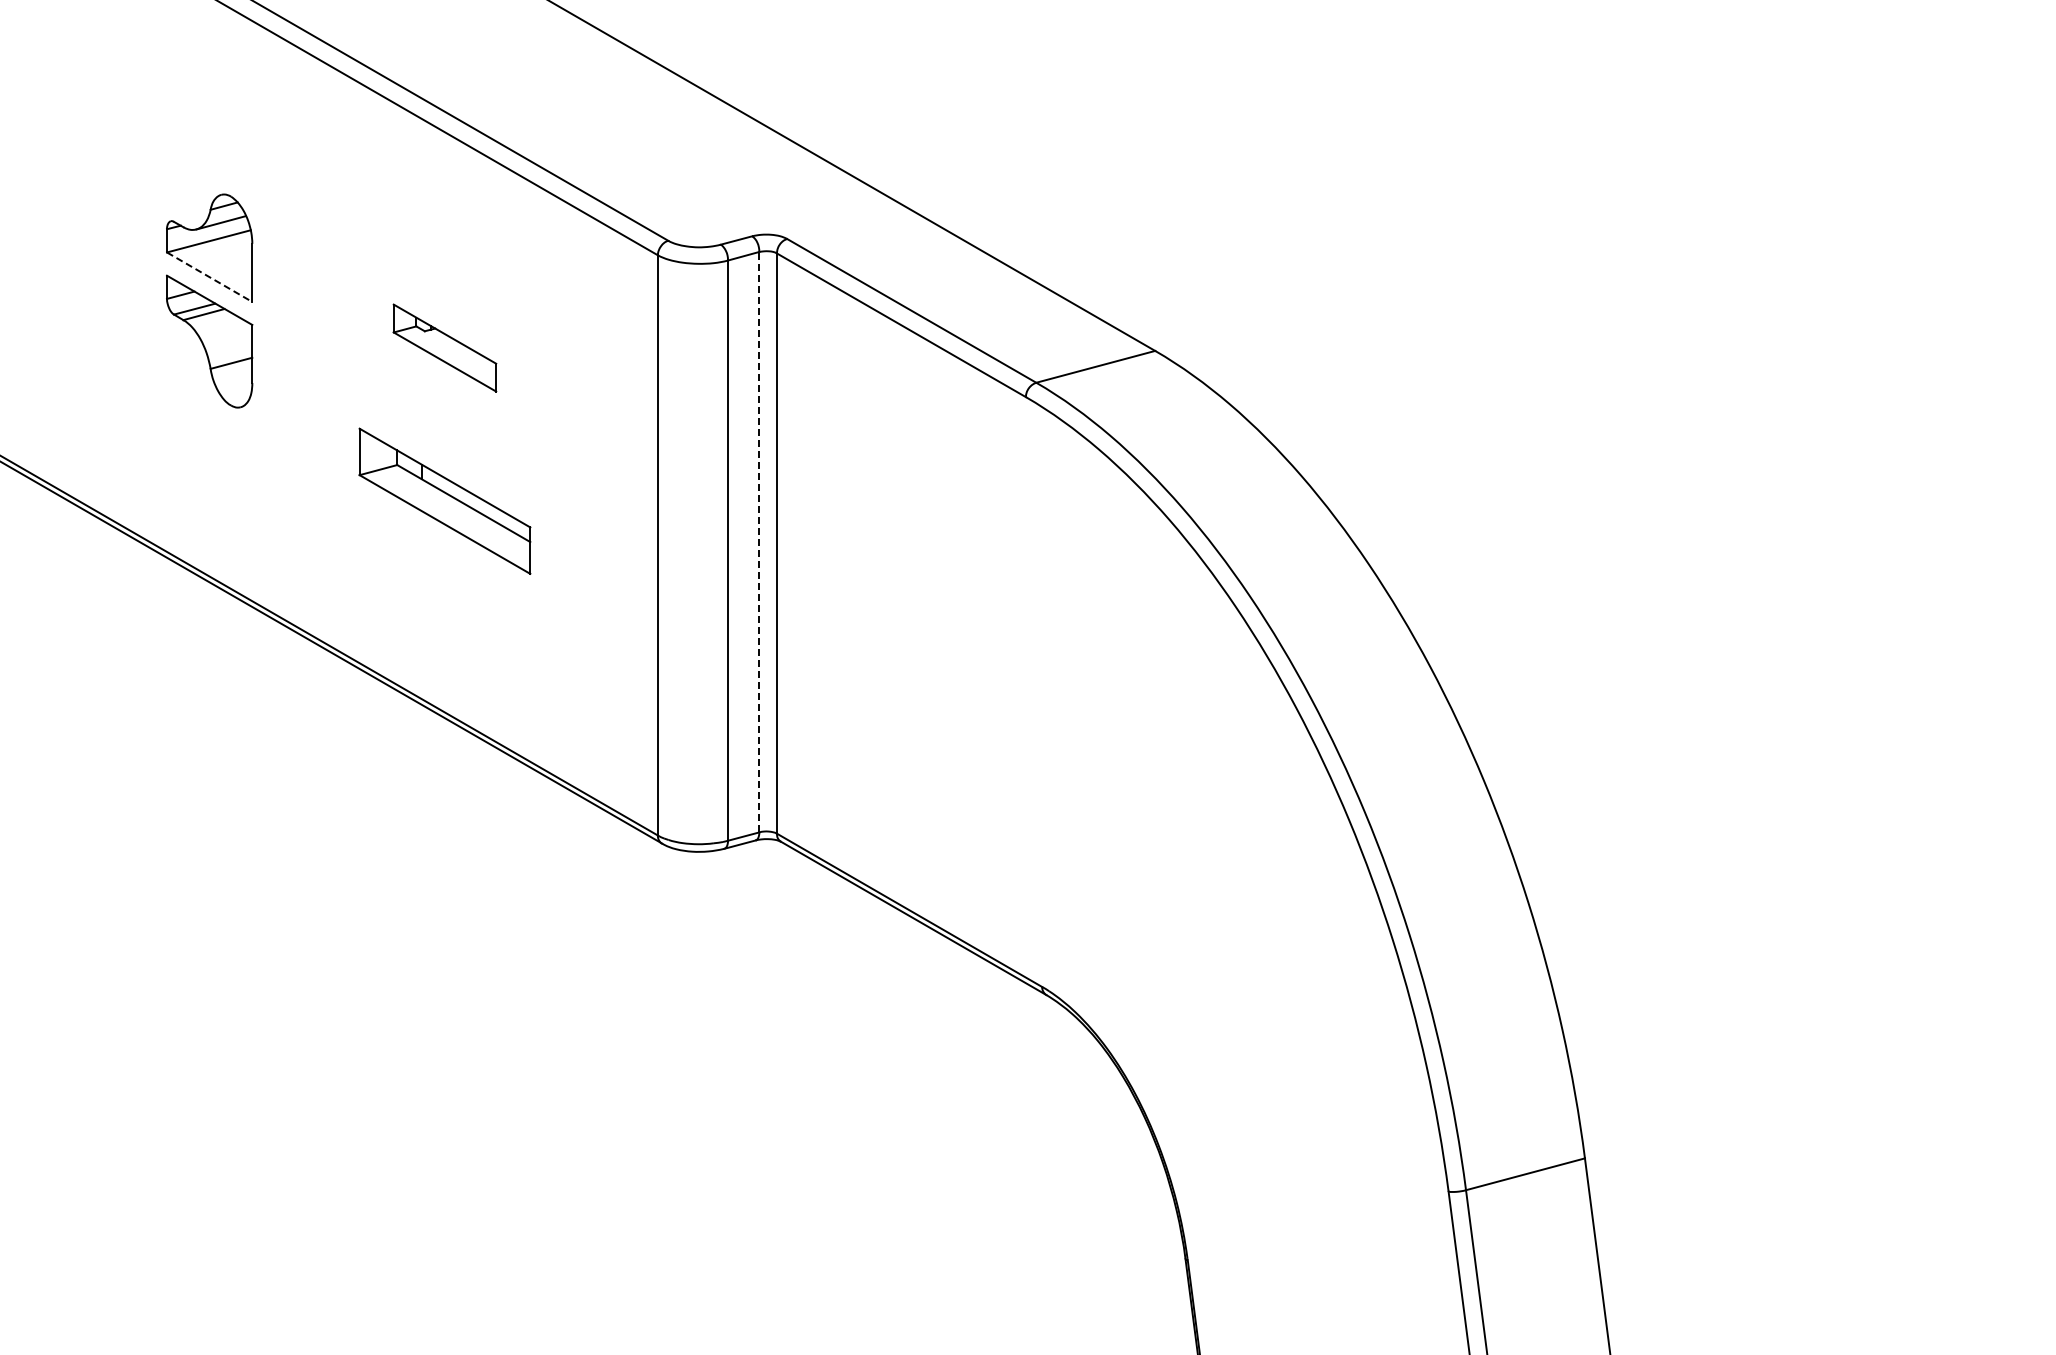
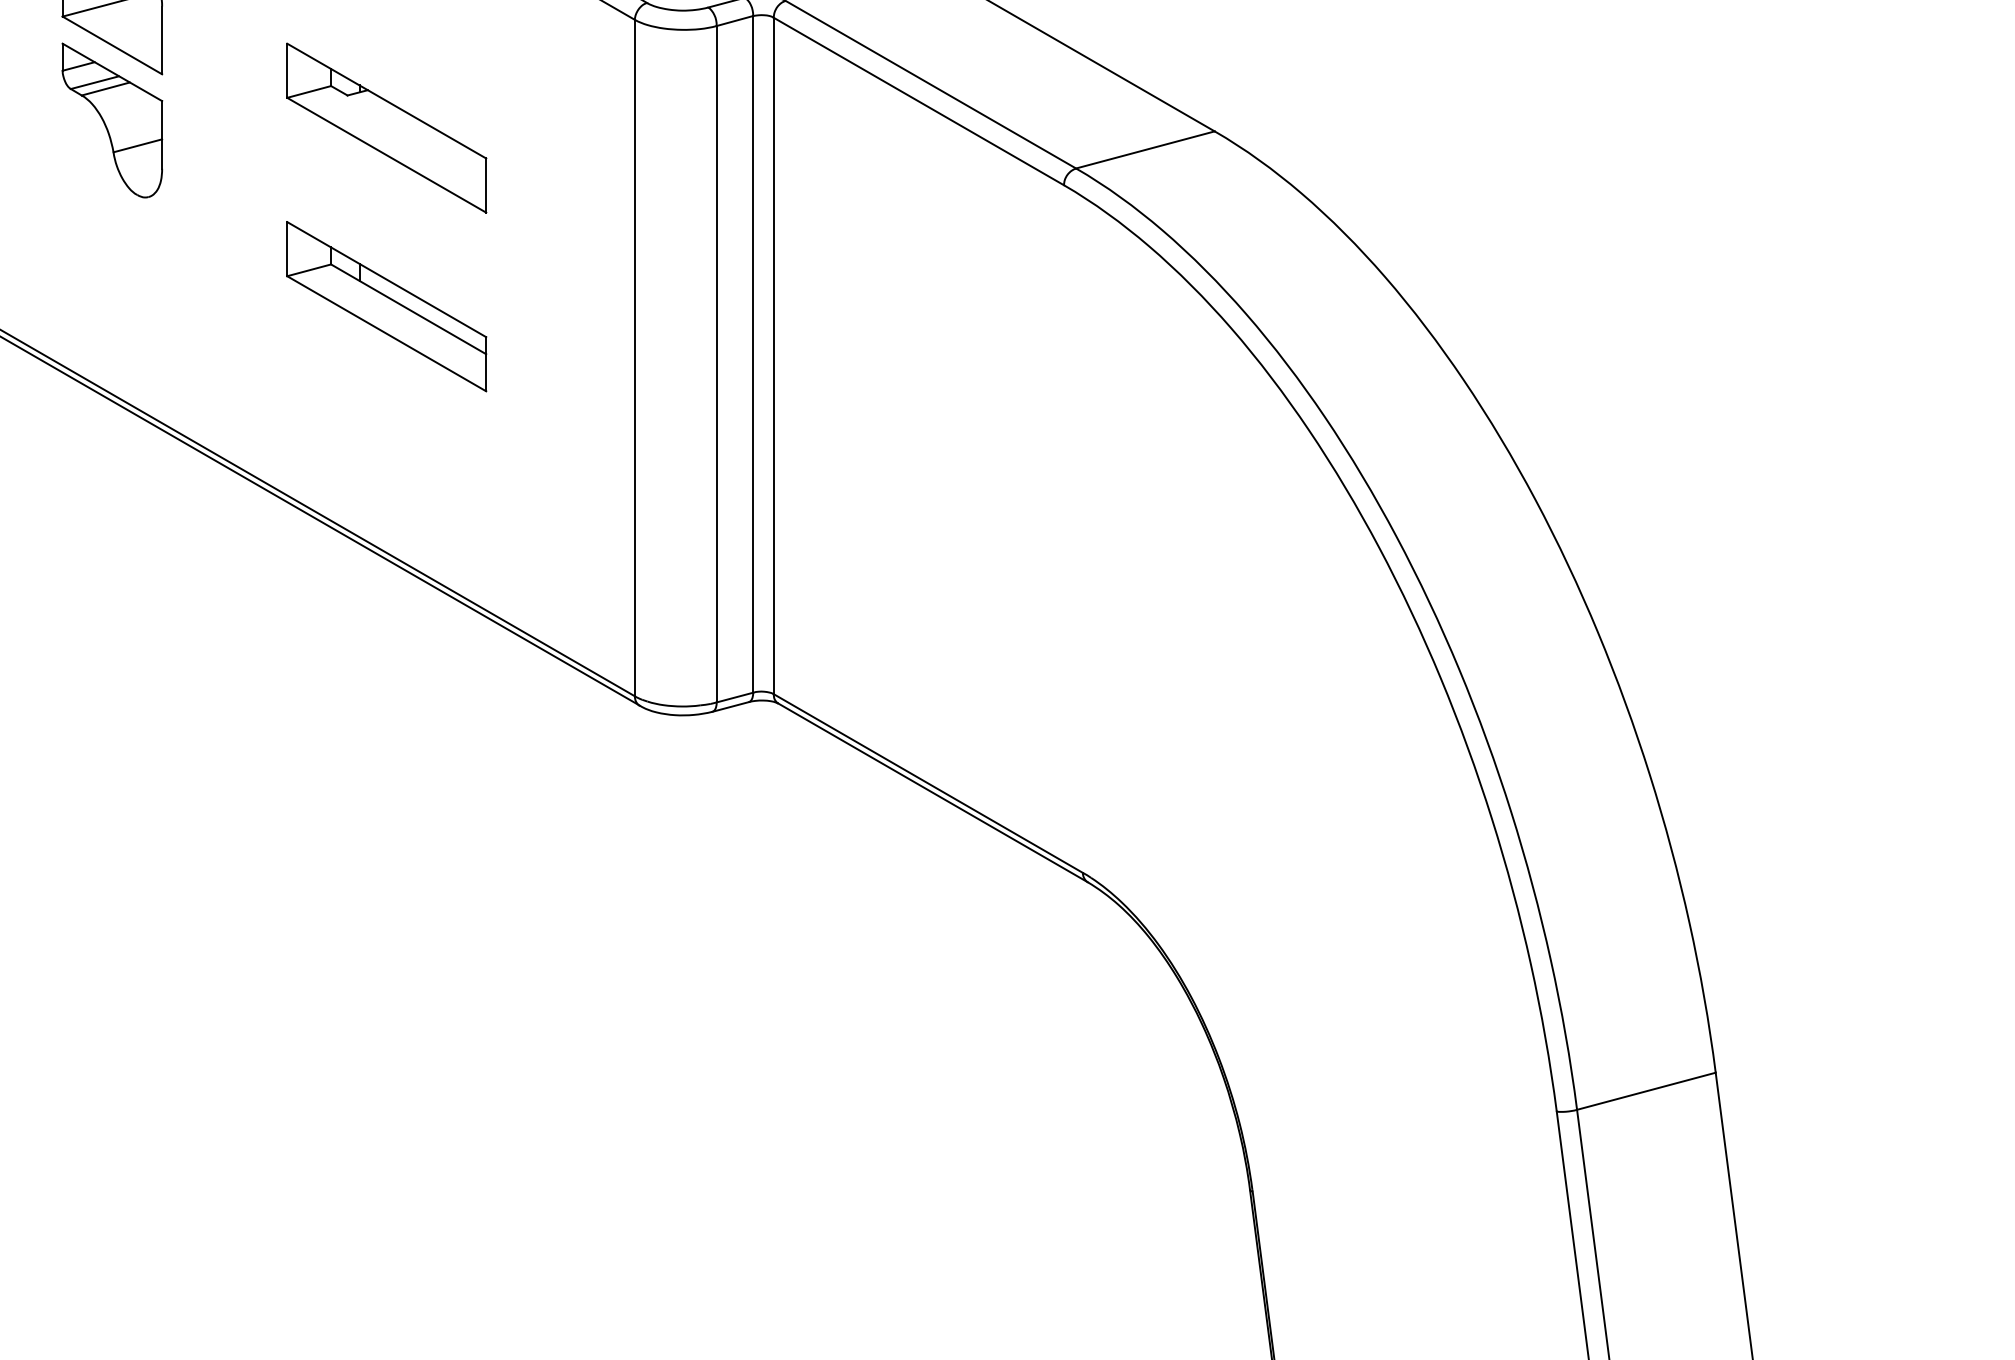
line: (210, 277) -> (113, 45), dashed -> solid
part: (444, 347) -> (386, 127), size x1.67
line: (759, 541) -> (753, 353), dashed -> solid

